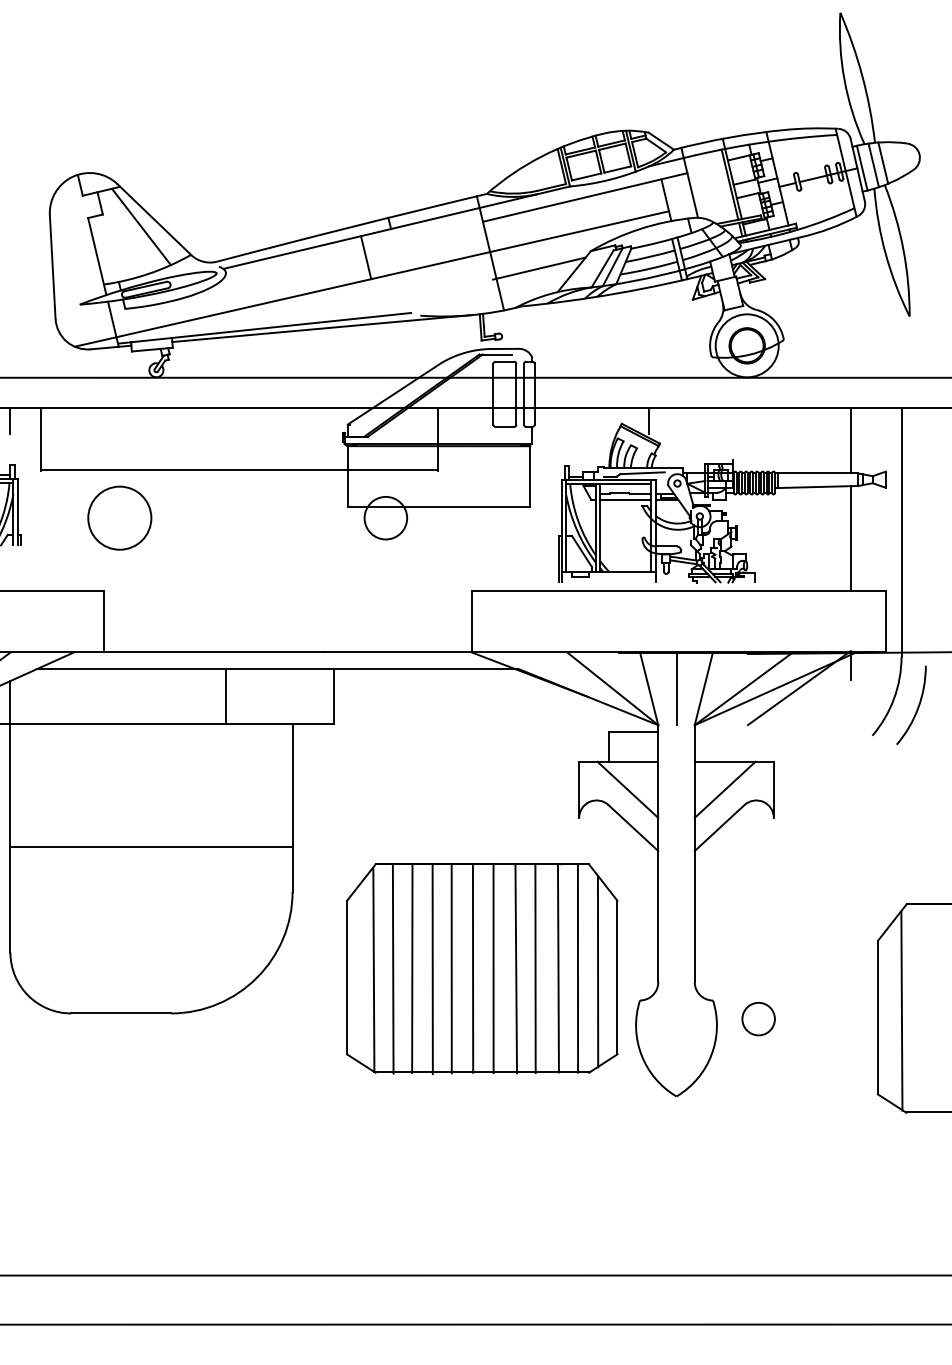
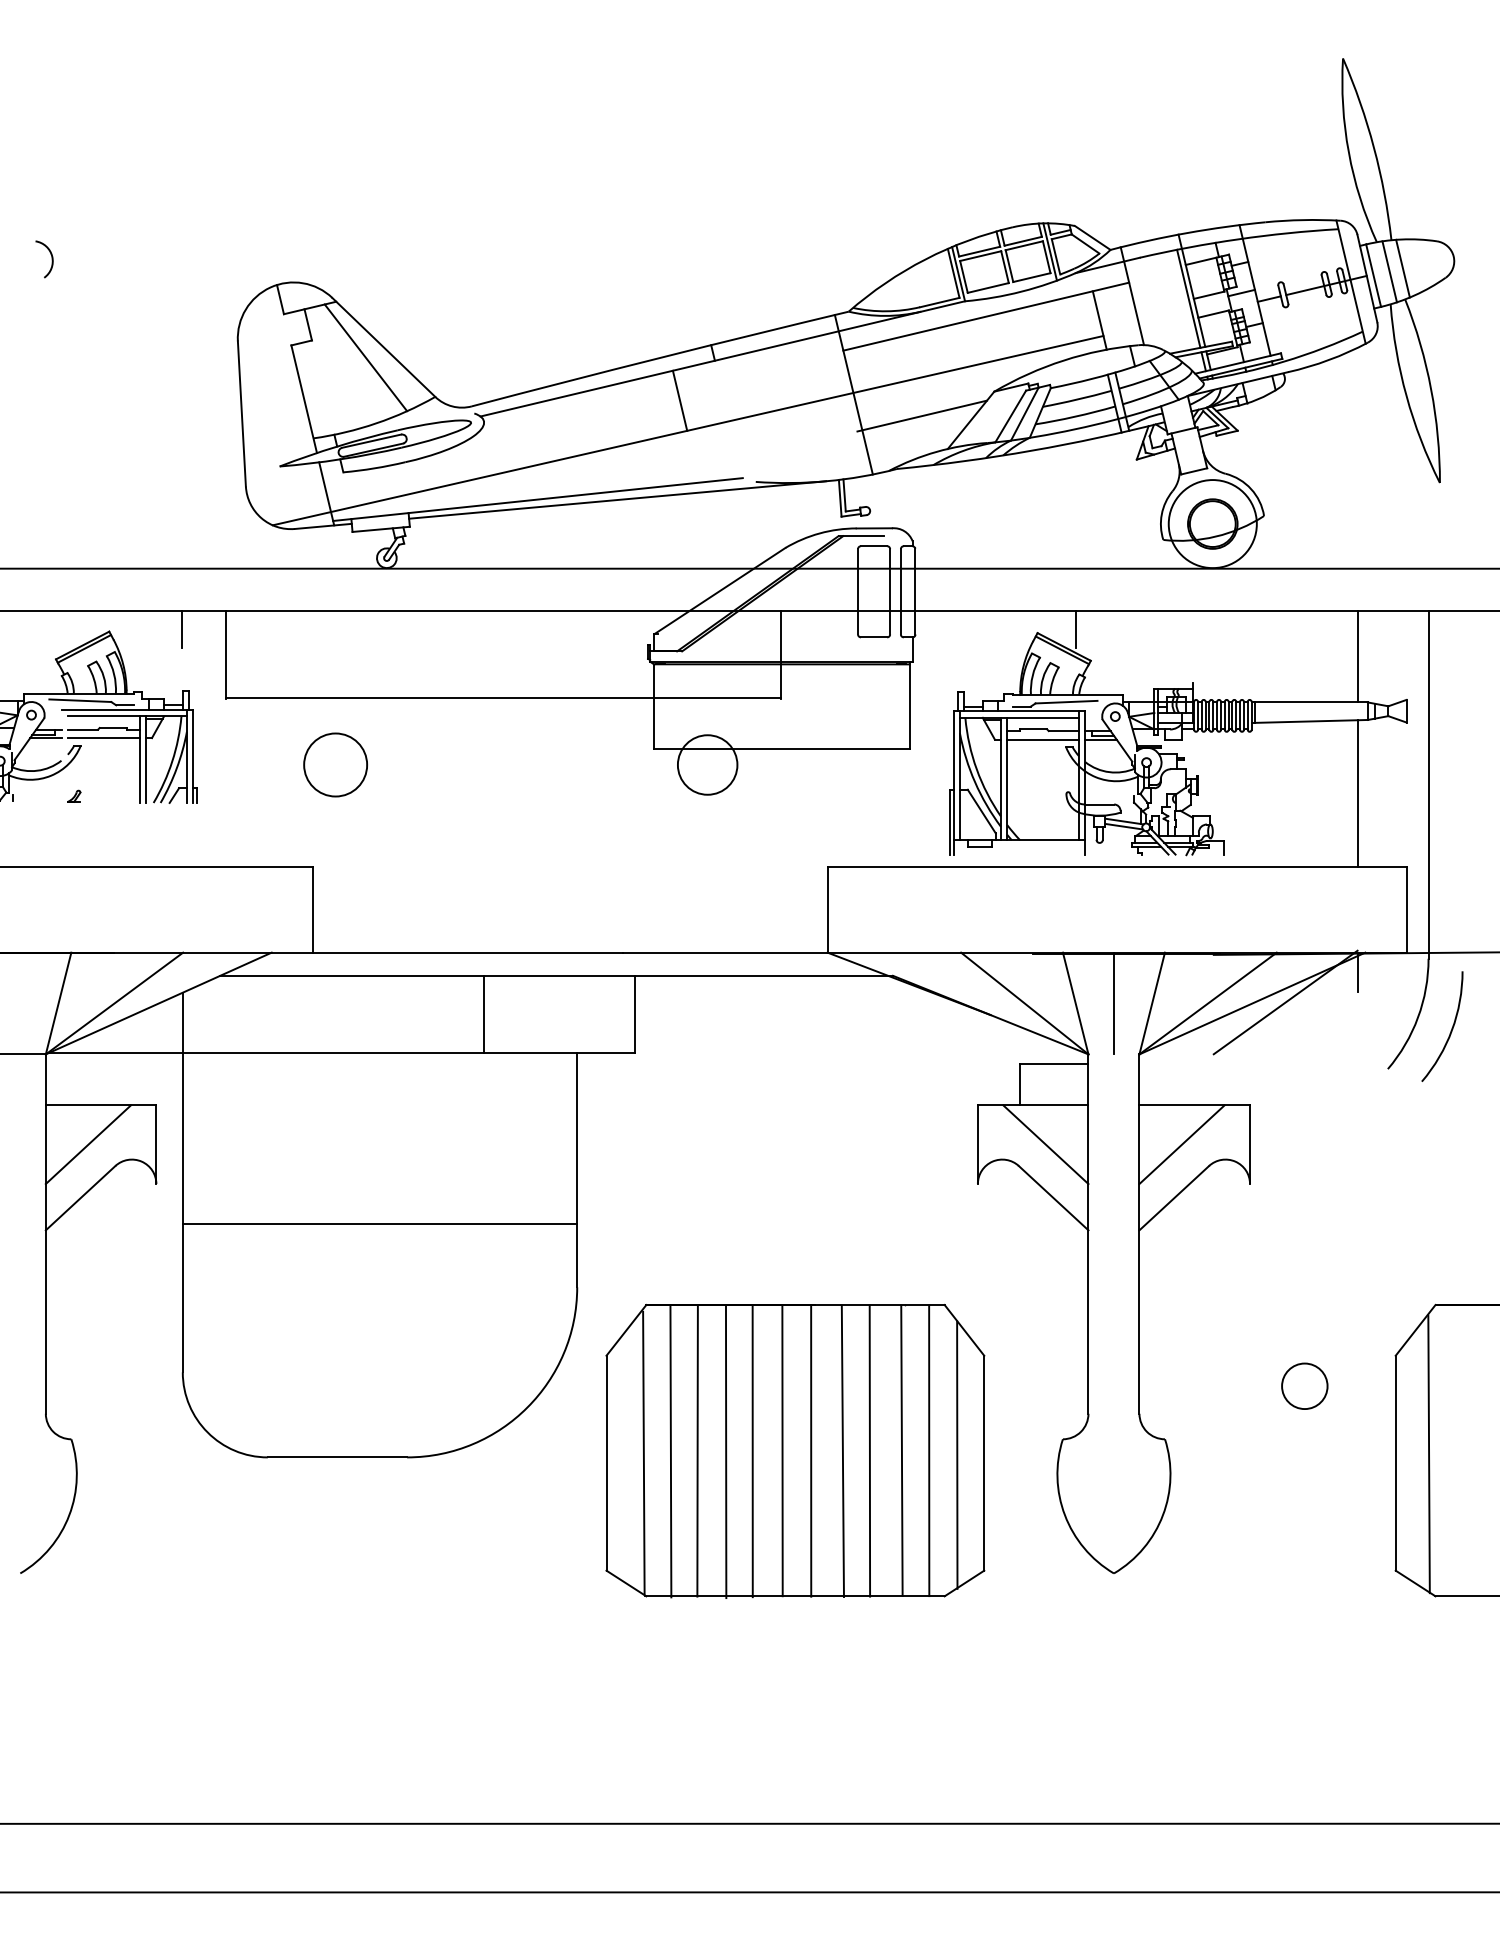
circle: (119, 517) -> (335, 764), size x0.71
part: (482, 969) -> (795, 1451), moved
circle: (758, 1018) -> (1304, 1385), moved

